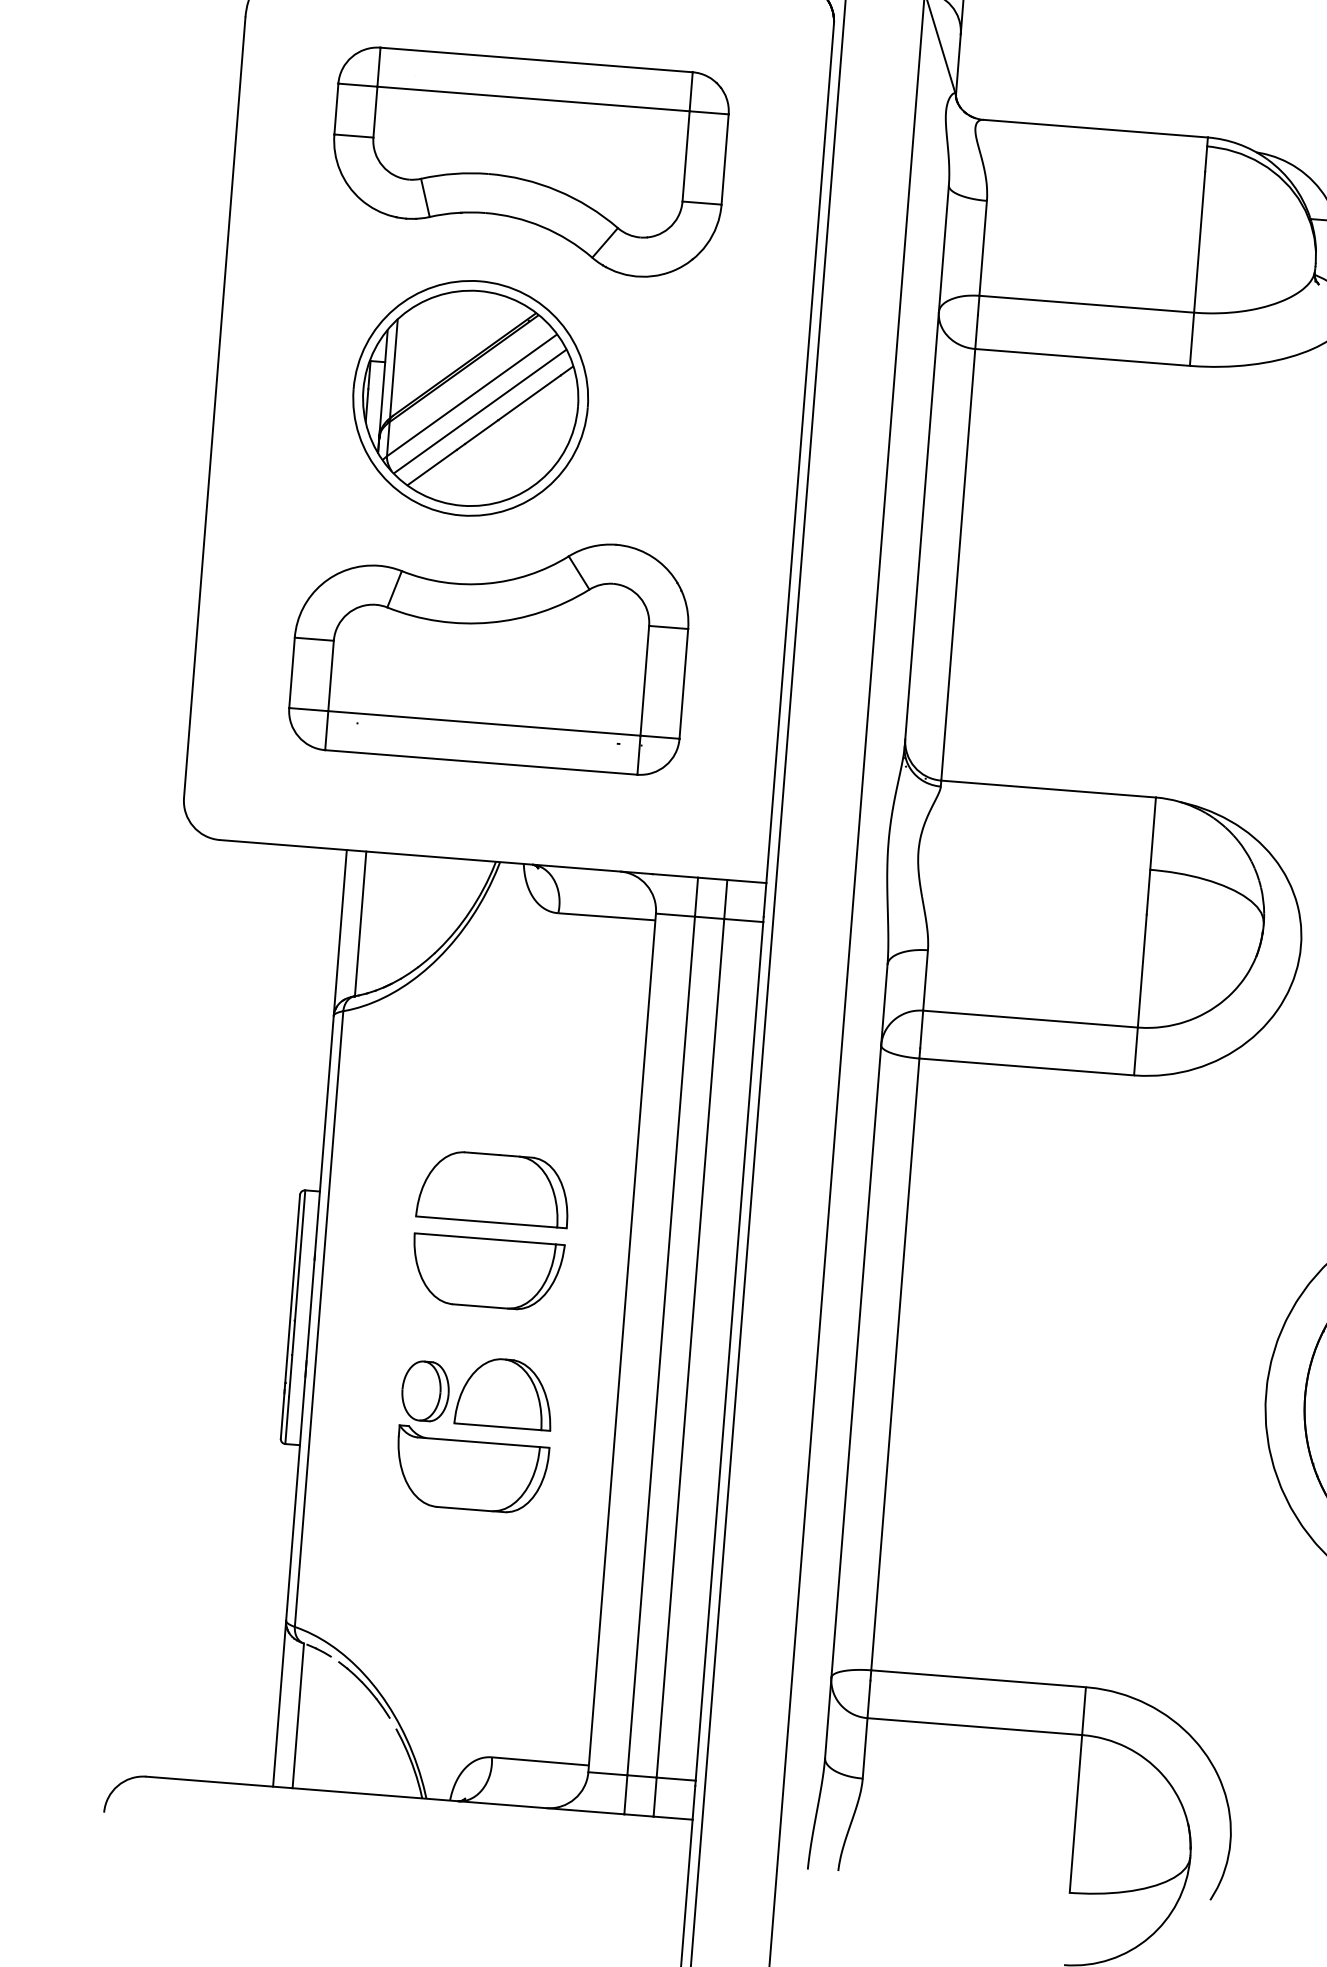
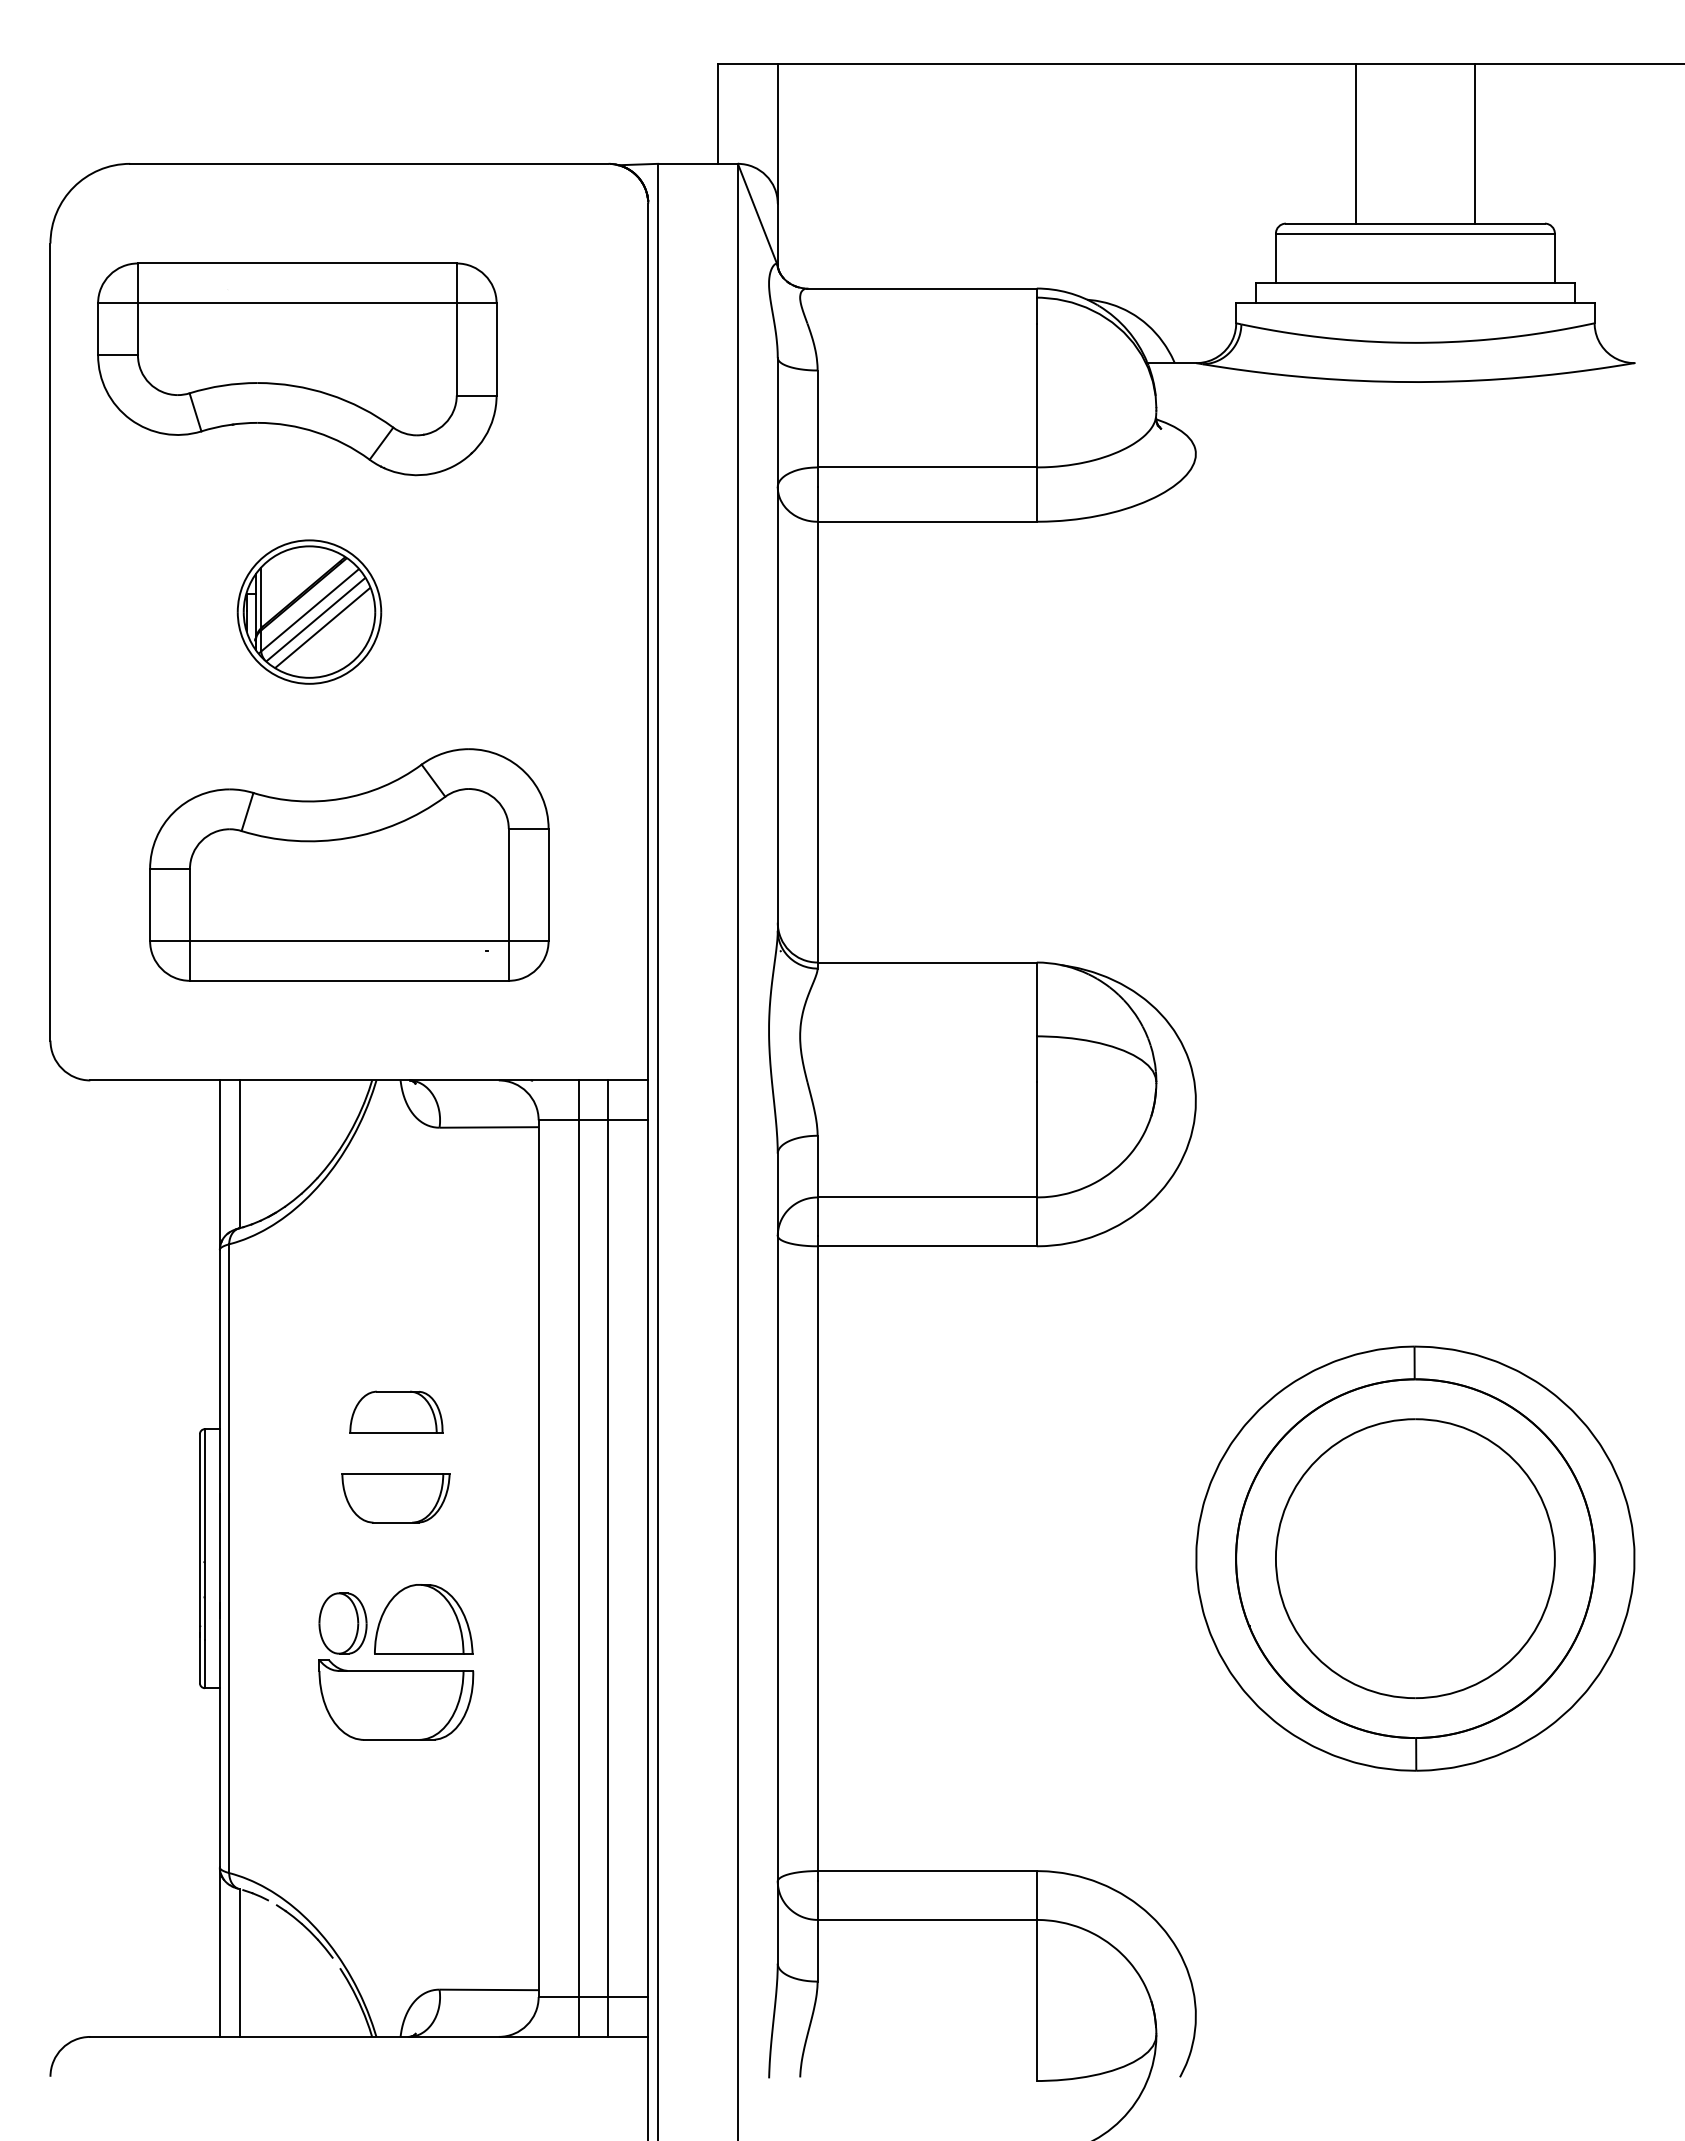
part: (528, 163) -> (297, 369), moved
part: (470, 397) -> (309, 611), size x0.6
part: (494, 1188) -> (396, 1412), size x0.6
part: (486, 1272) -> (395, 1498), size x0.7

